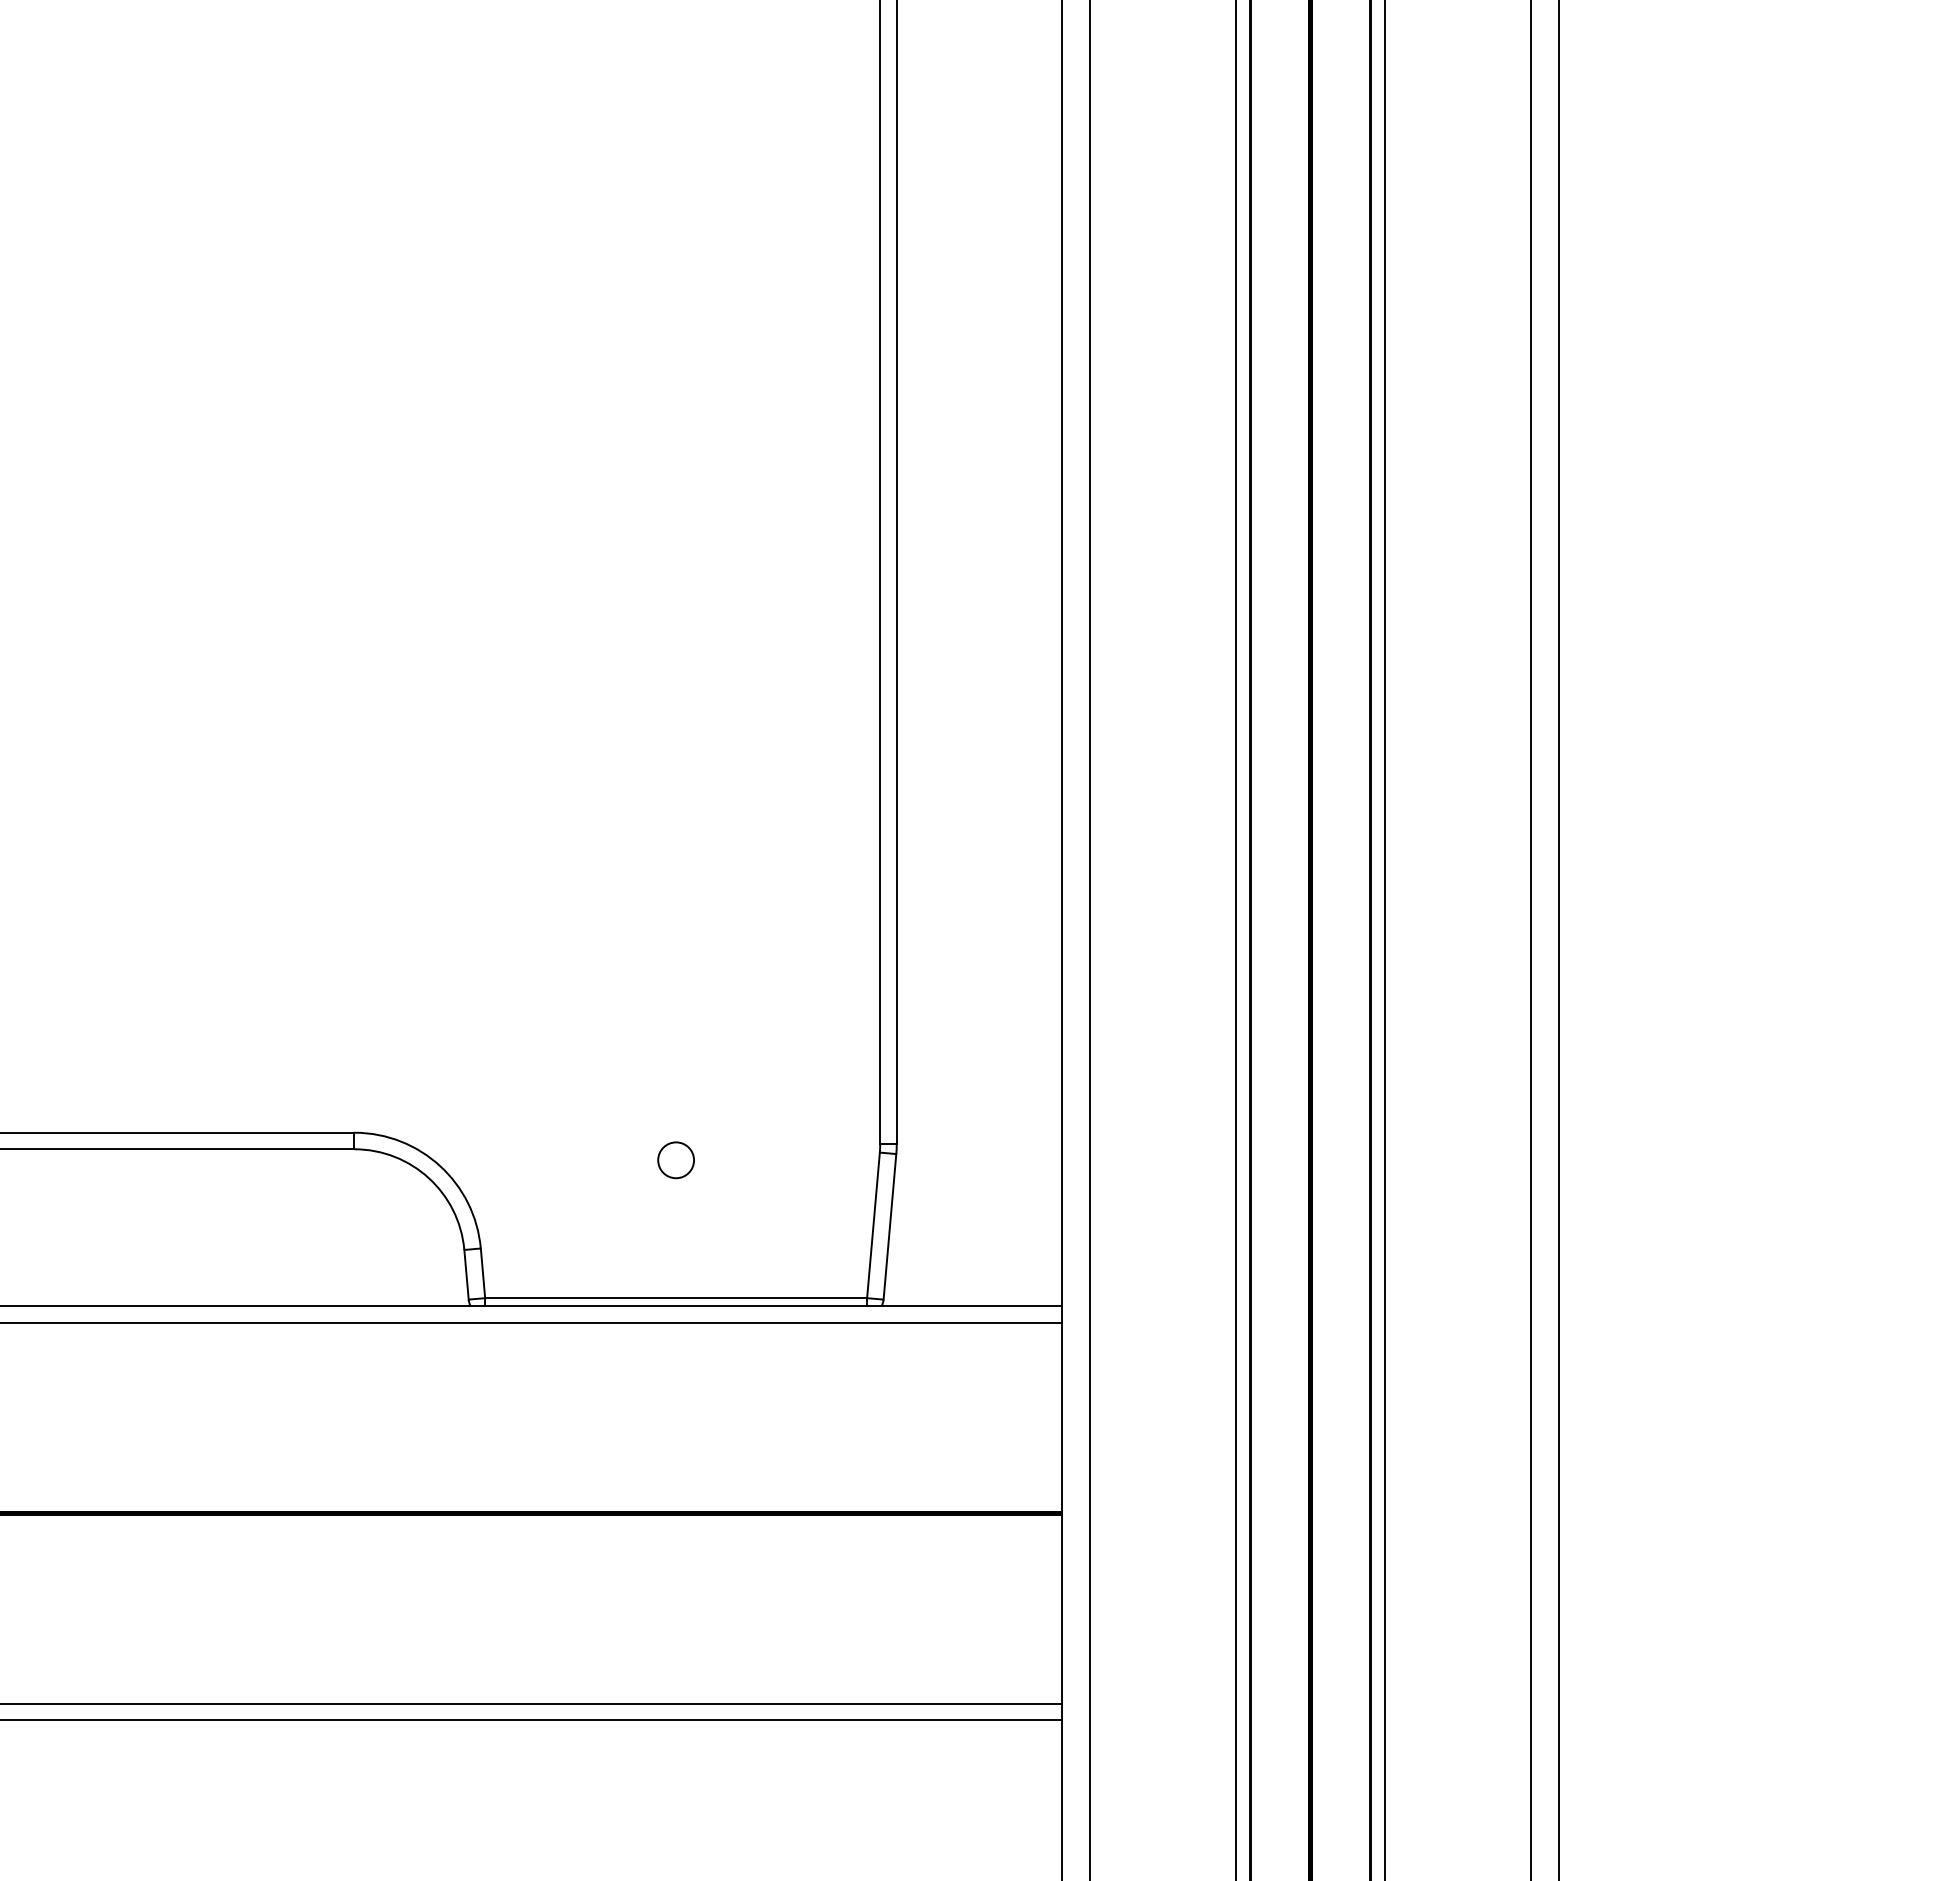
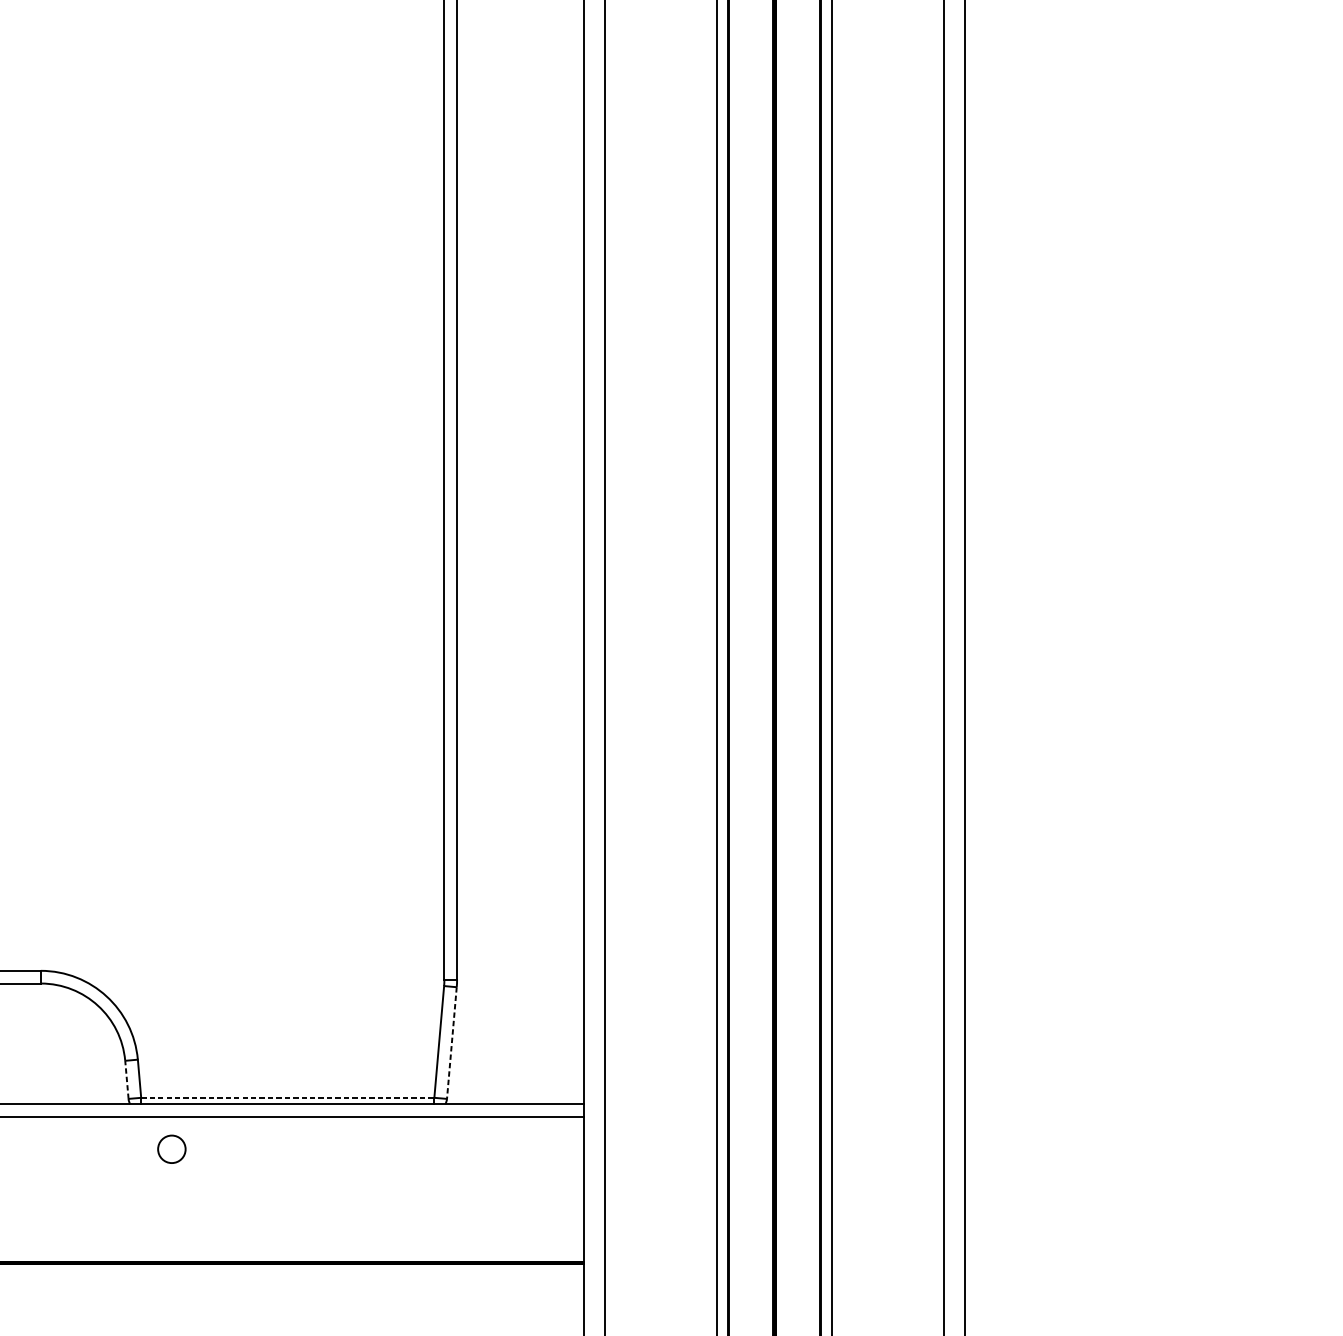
circle: (675, 1160) -> (171, 1149), moved
line: (889, 1227) -> (451, 1043), solid -> dashed
line: (466, 1274) -> (126, 1079), solid -> dashed
line: (676, 1298) -> (288, 1098), solid -> dashed

